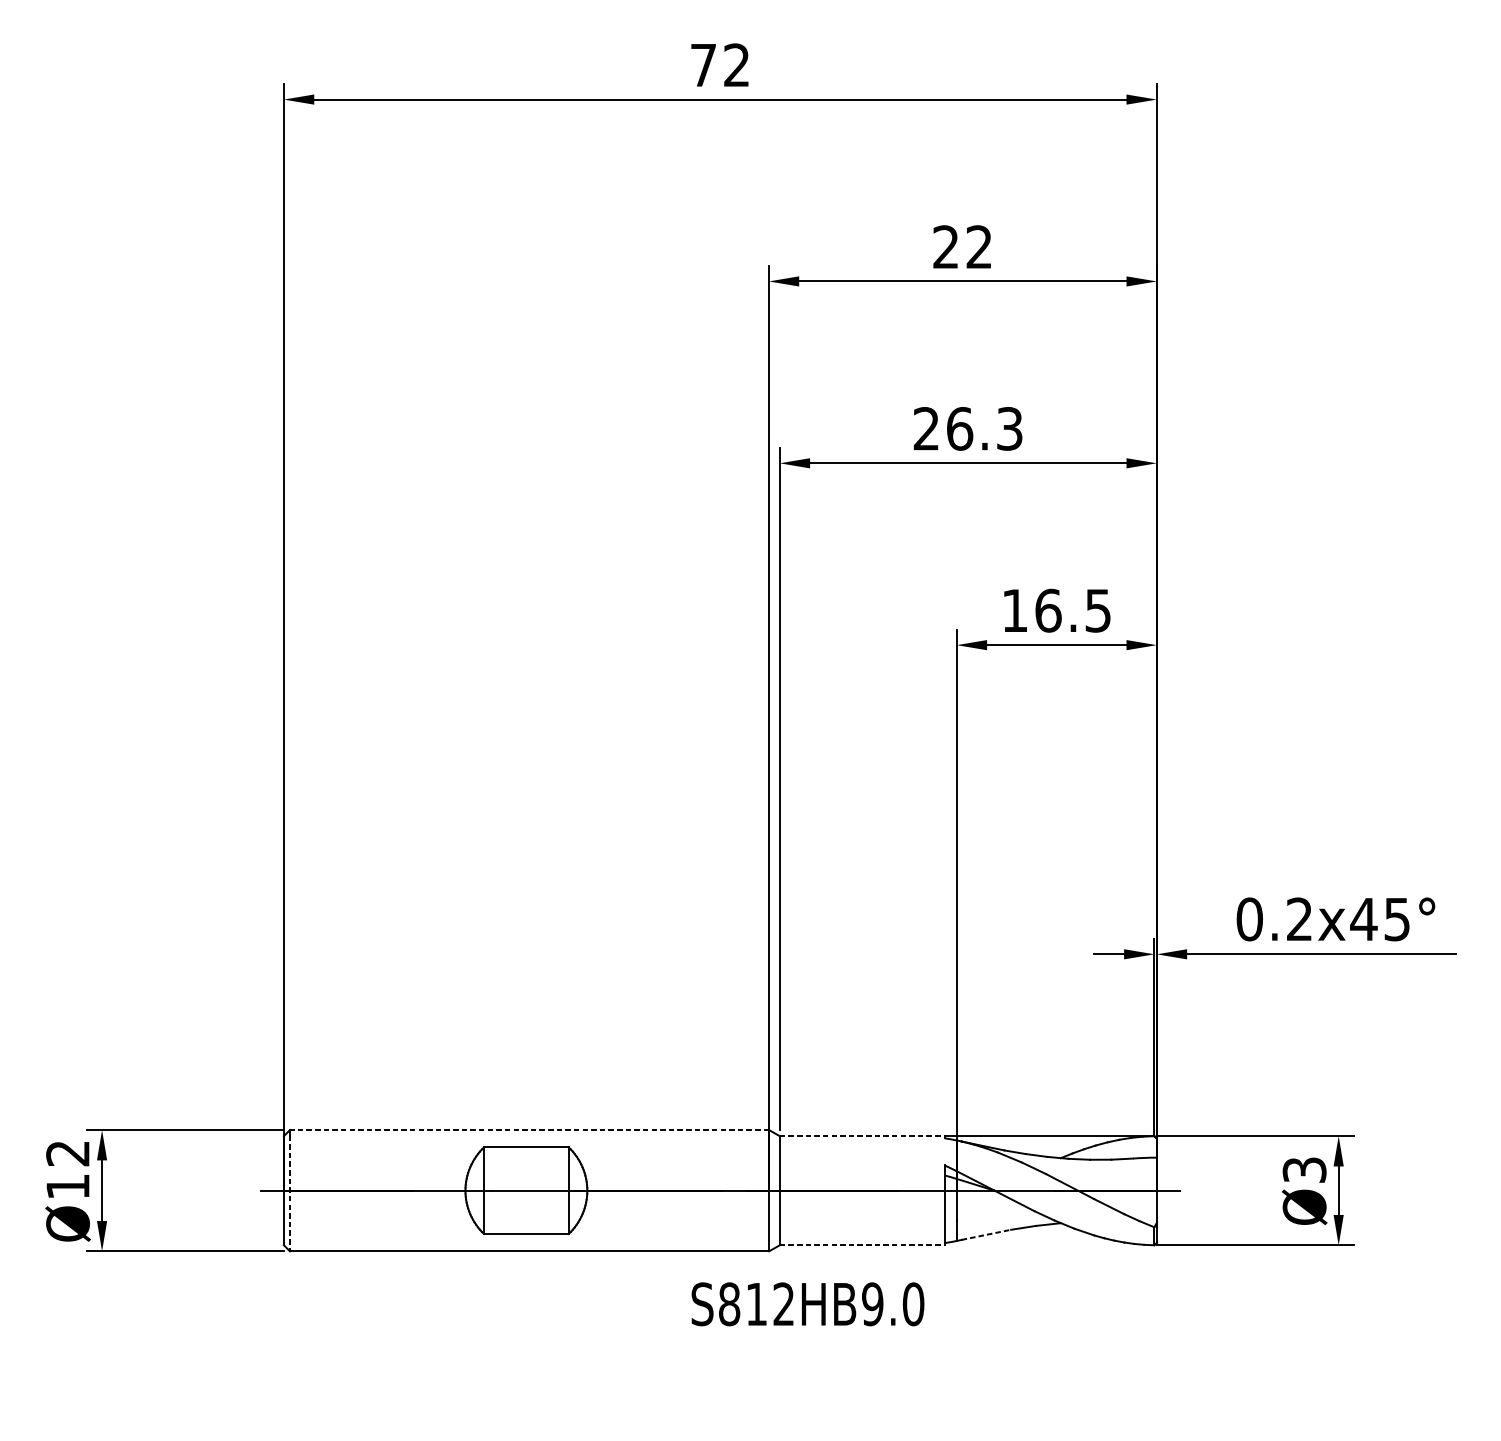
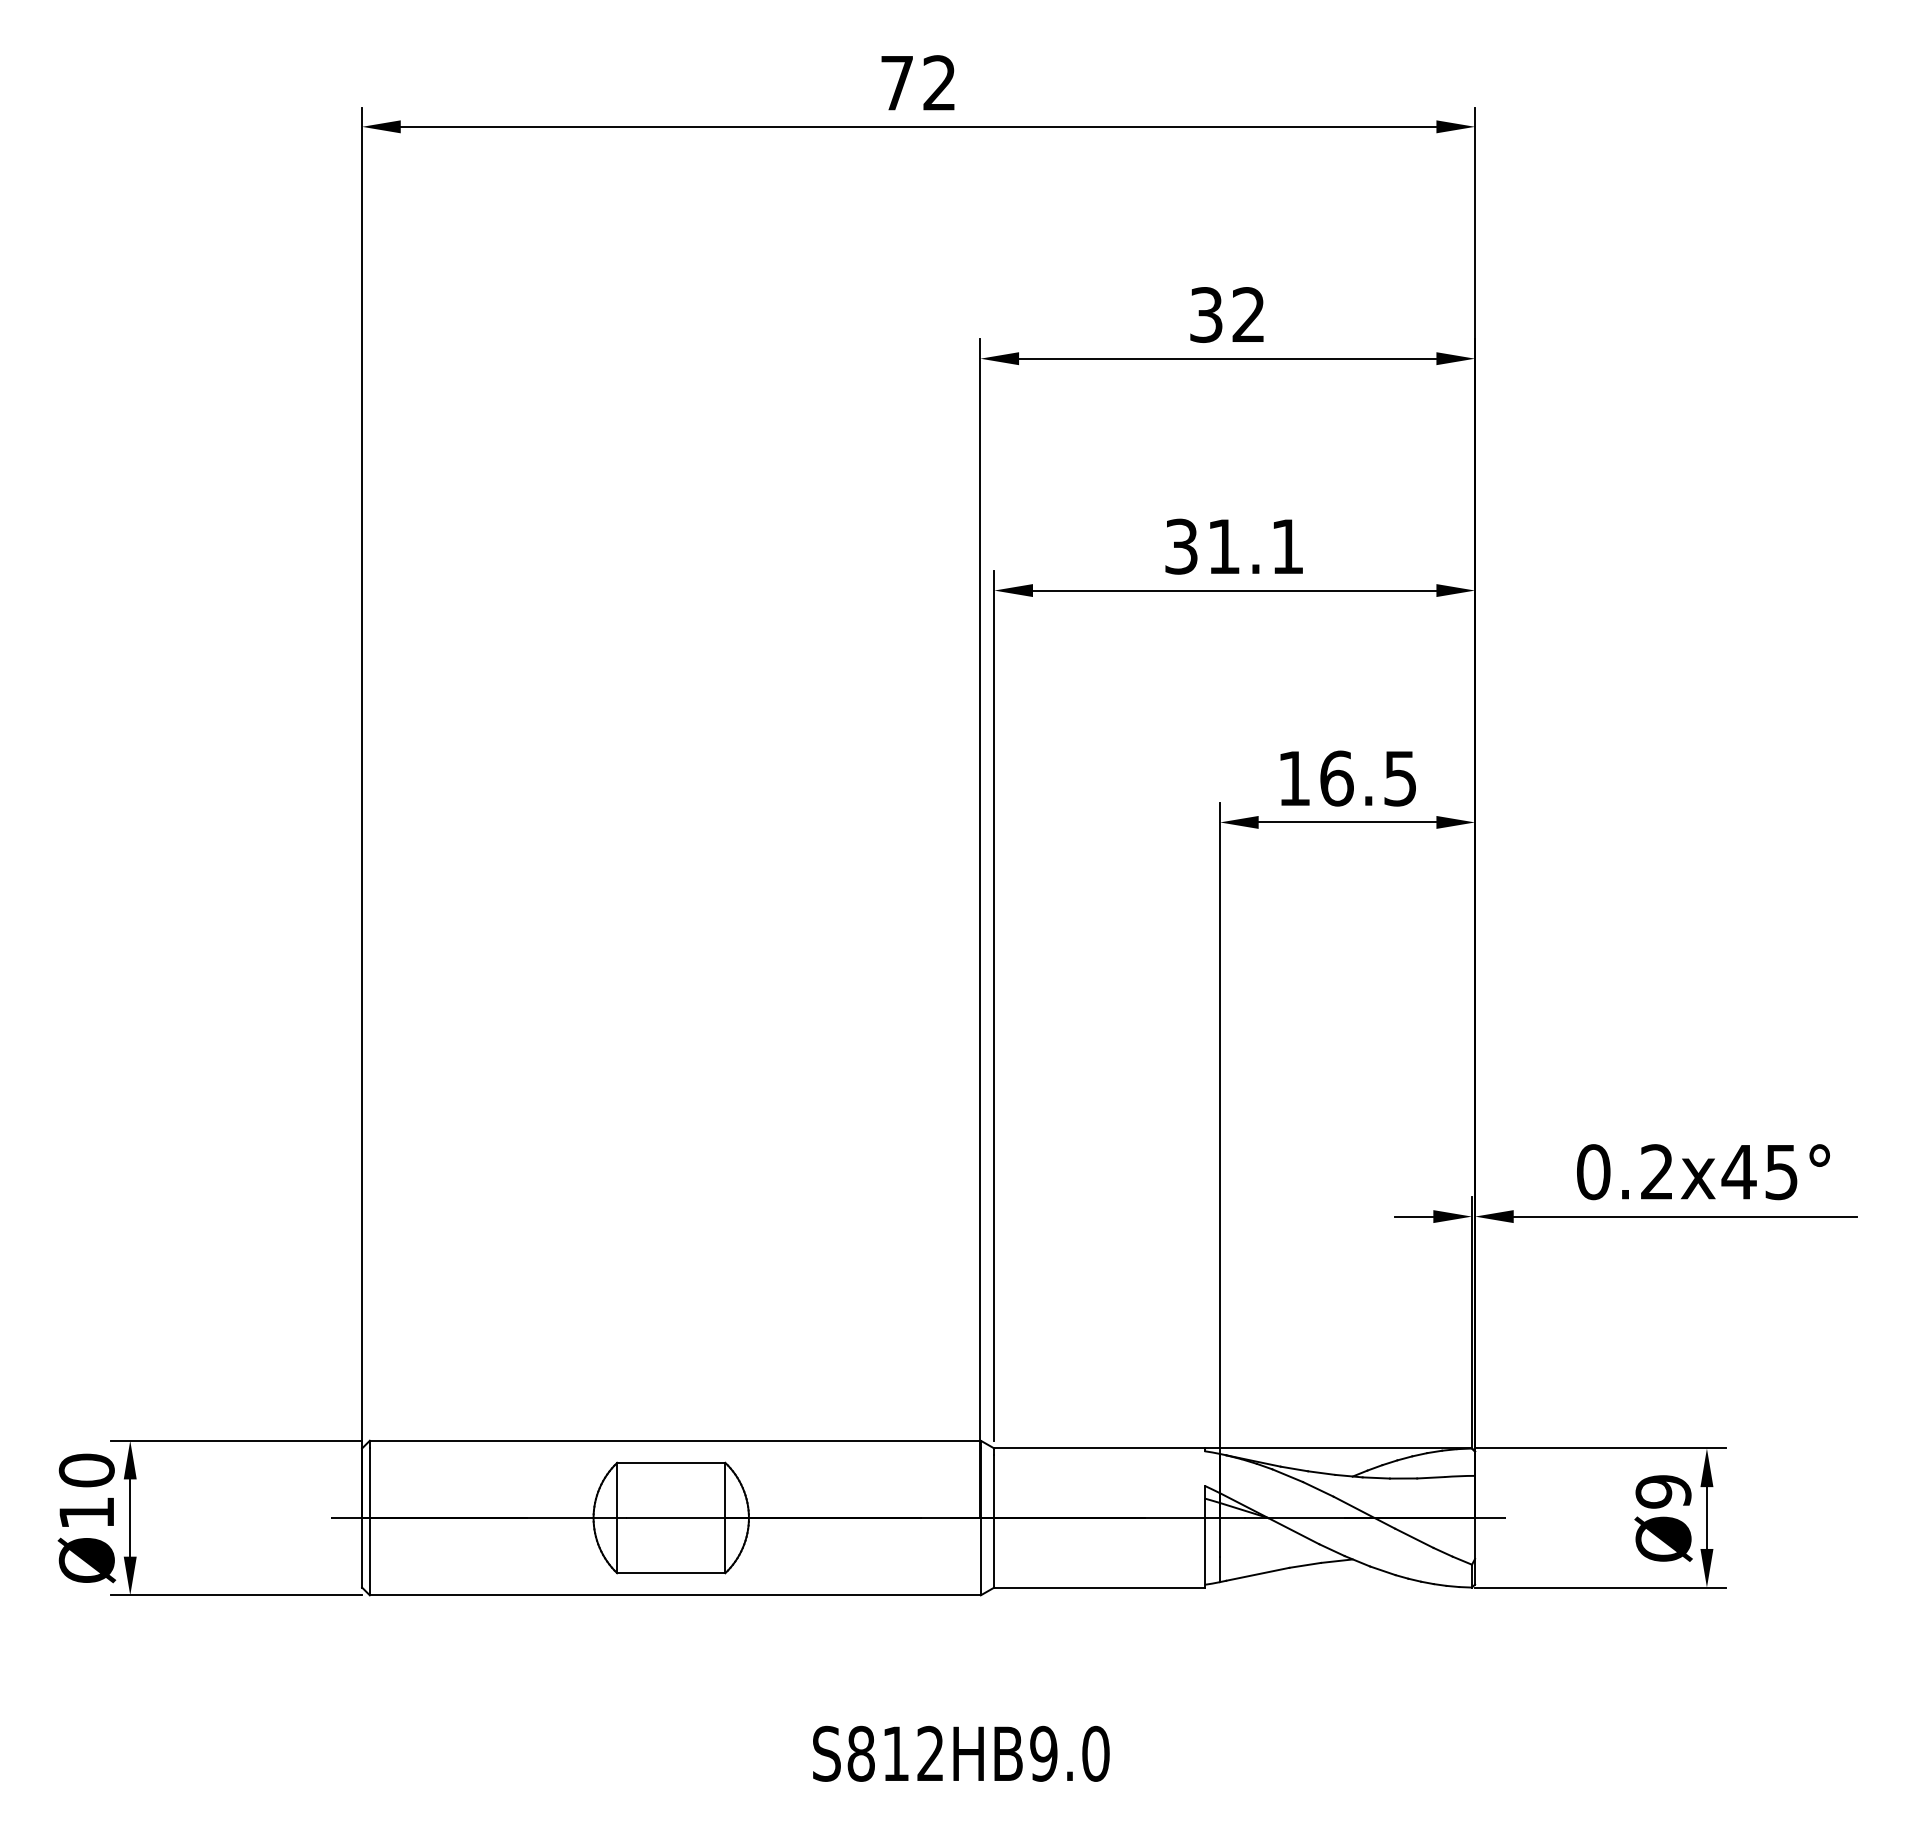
text: (946, 246) -> (1206, 314), 22 -> 32
text: (968, 428) -> (1234, 546), 26.3 -> 31.1
line: (528, 1129) -> (674, 1440), dashed -> solid
line: (862, 1136) -> (1099, 1448), dashed -> solid
text: (67, 1153) -> (86, 1470), Ø12 -> Ø10
text: (1304, 1169) -> (1663, 1491), Ø3 -> Ø9
line: (289, 1193) -> (369, 1521), dashed -> solid
line: (986, 1235) -> (1258, 1574), dashed -> solid
line: (862, 1245) -> (1099, 1587), dashed -> solid
text: (808, 1304) -> (961, 1753), moved

